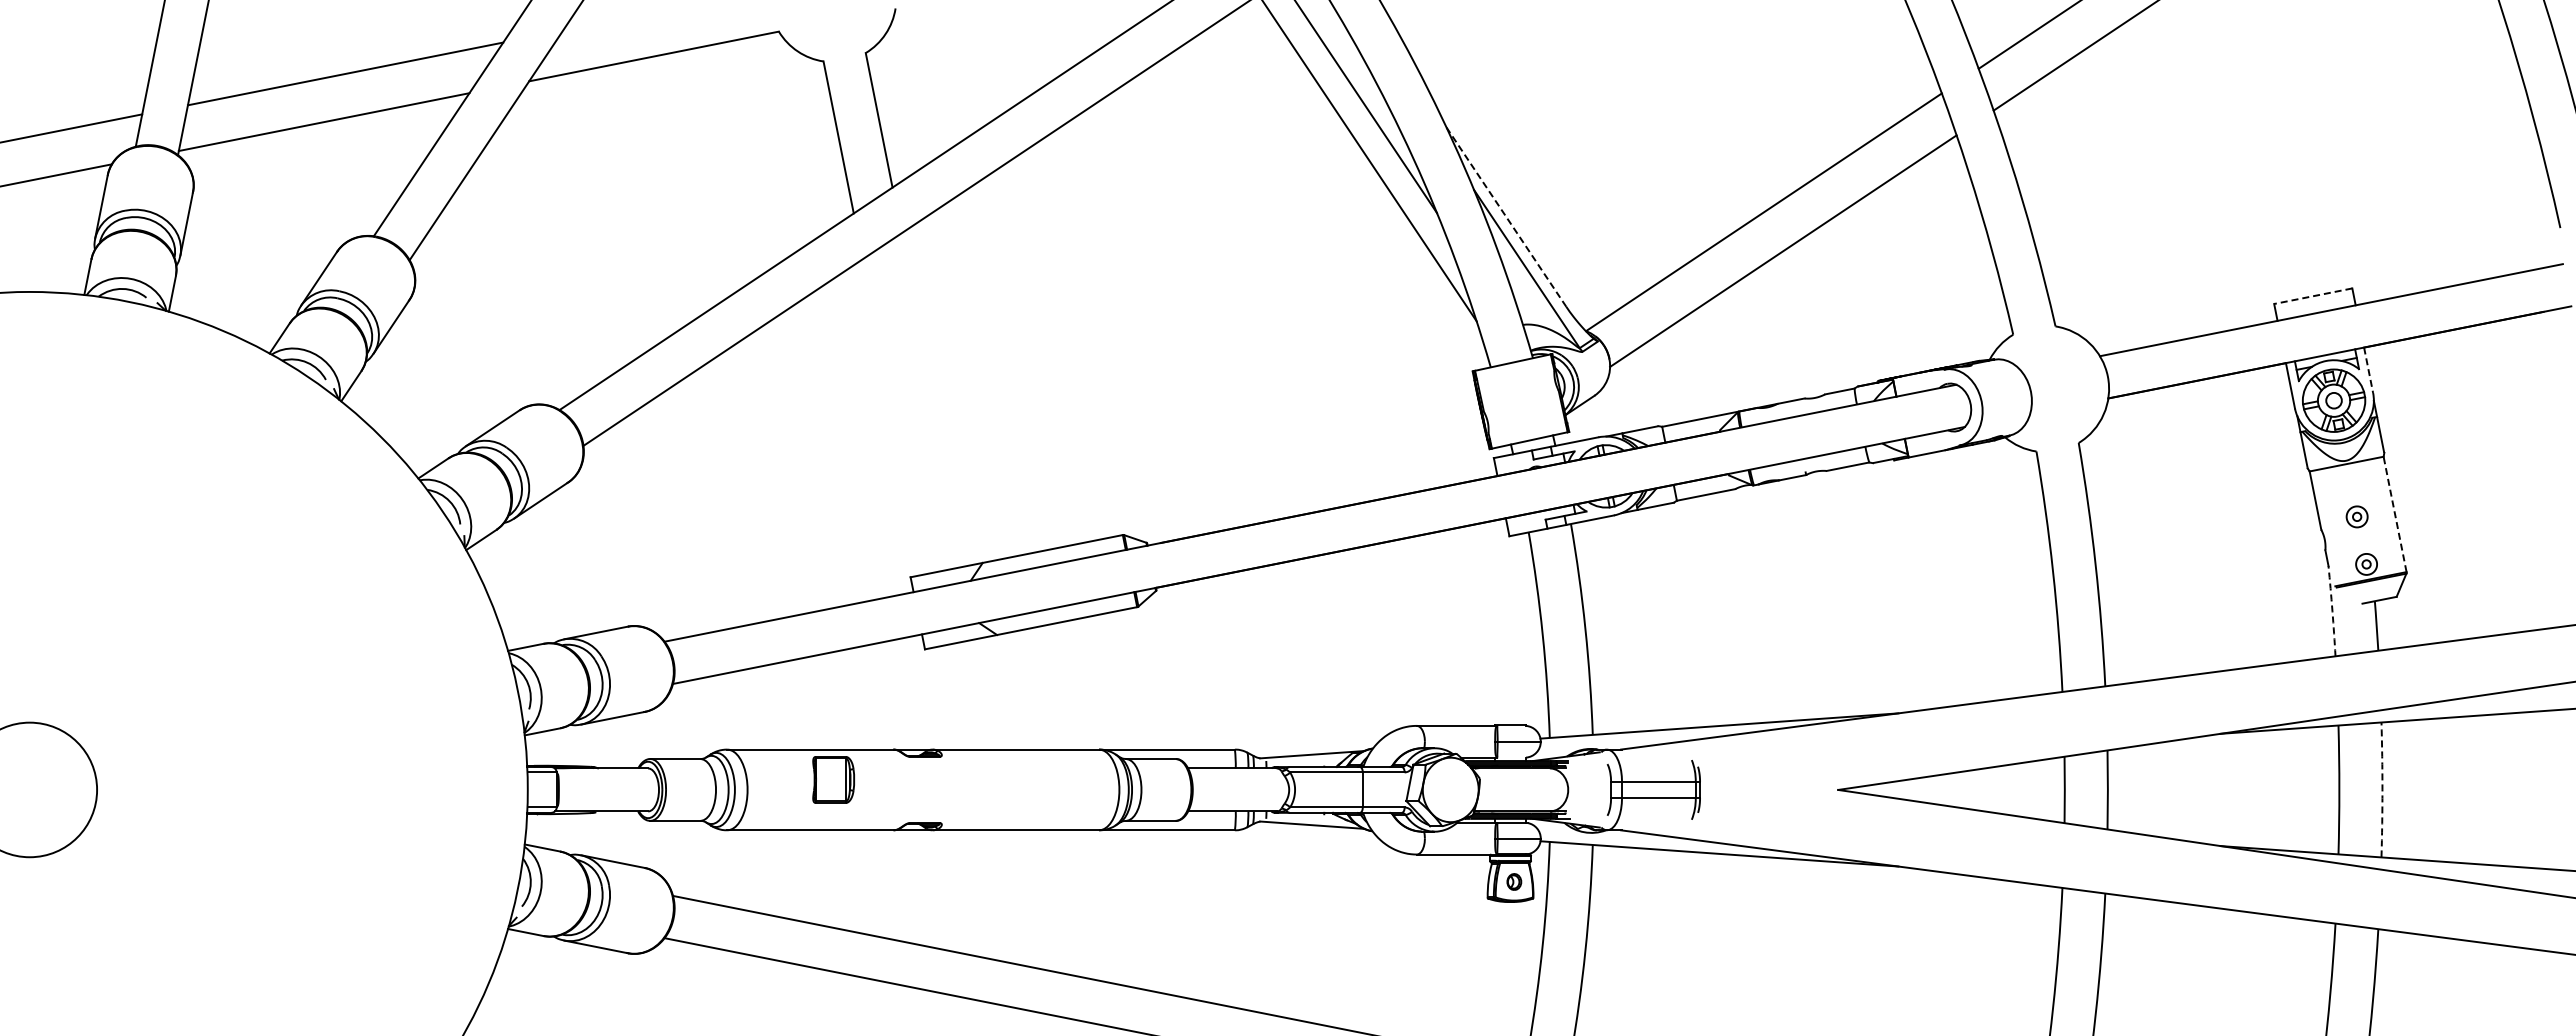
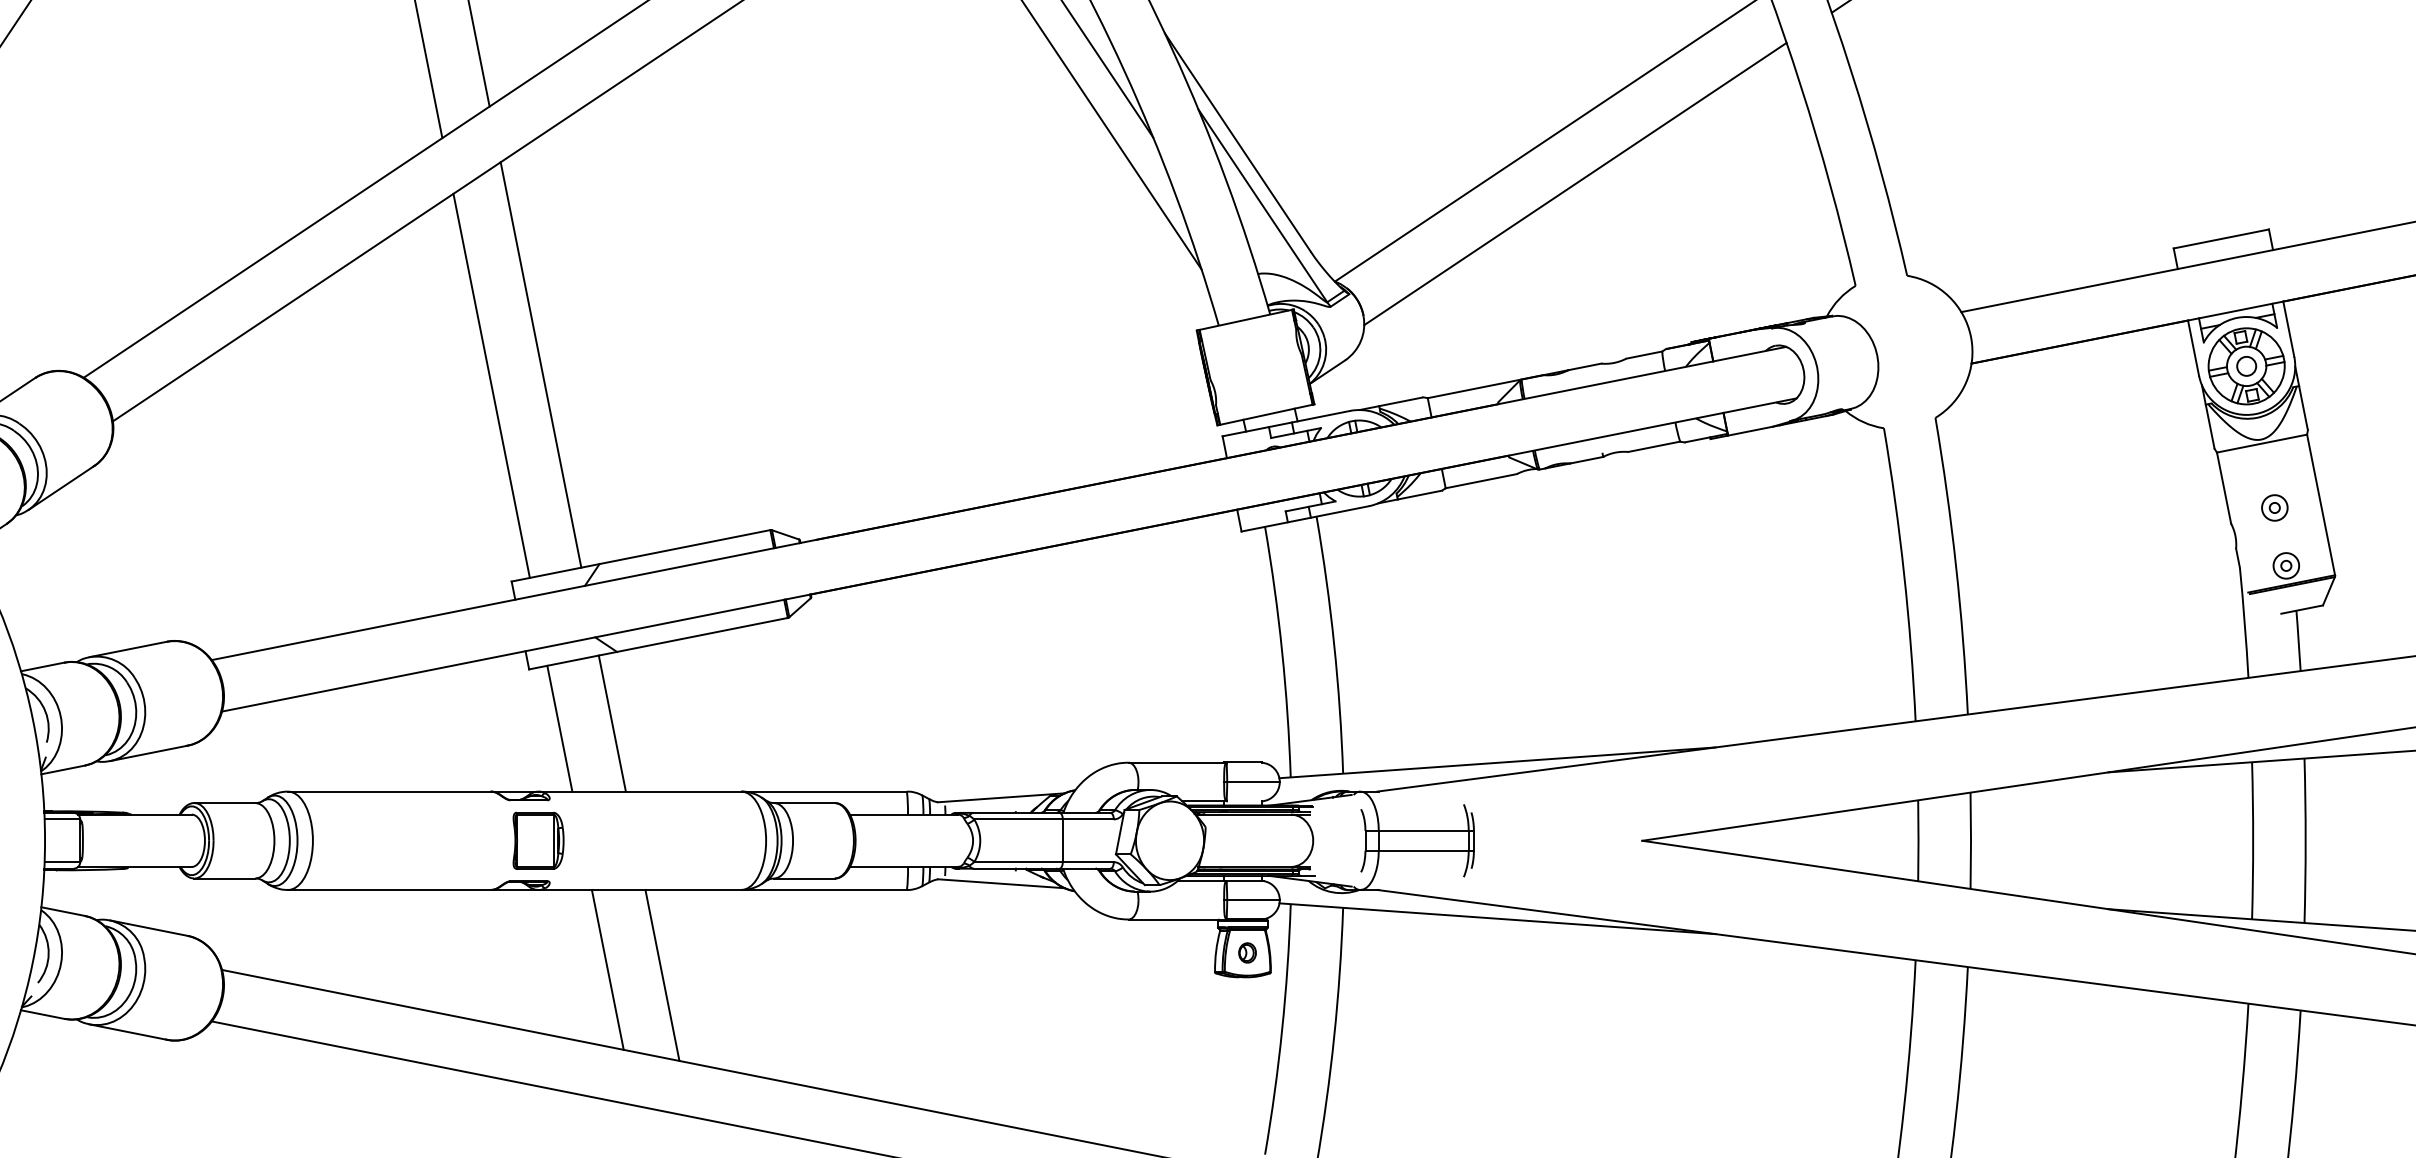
line: (1506, 217) -> (1237, 143), dashed -> solid
line: (2313, 296) -> (2221, 239), dashed -> solid
line: (2368, 370) -> (2288, 329), dashed -> solid
line: (934, 399) -> (540, 364), added
line: (893, 416) -> (490, 385), added
line: (2395, 514) -> (2321, 505), dashed -> solid
arc: (2332, 611) -> (2244, 623), dashed -> solid
line: (993, 693) -> (612, 723), added
line: (949, 697) -> (559, 728), added
part: (833, 779) -> (538, 840), moved
arc: (2382, 789) -> (2305, 840), dashed -> solid
line: (989, 895) -> (607, 969), added
line: (1034, 900) -> (662, 975), added

